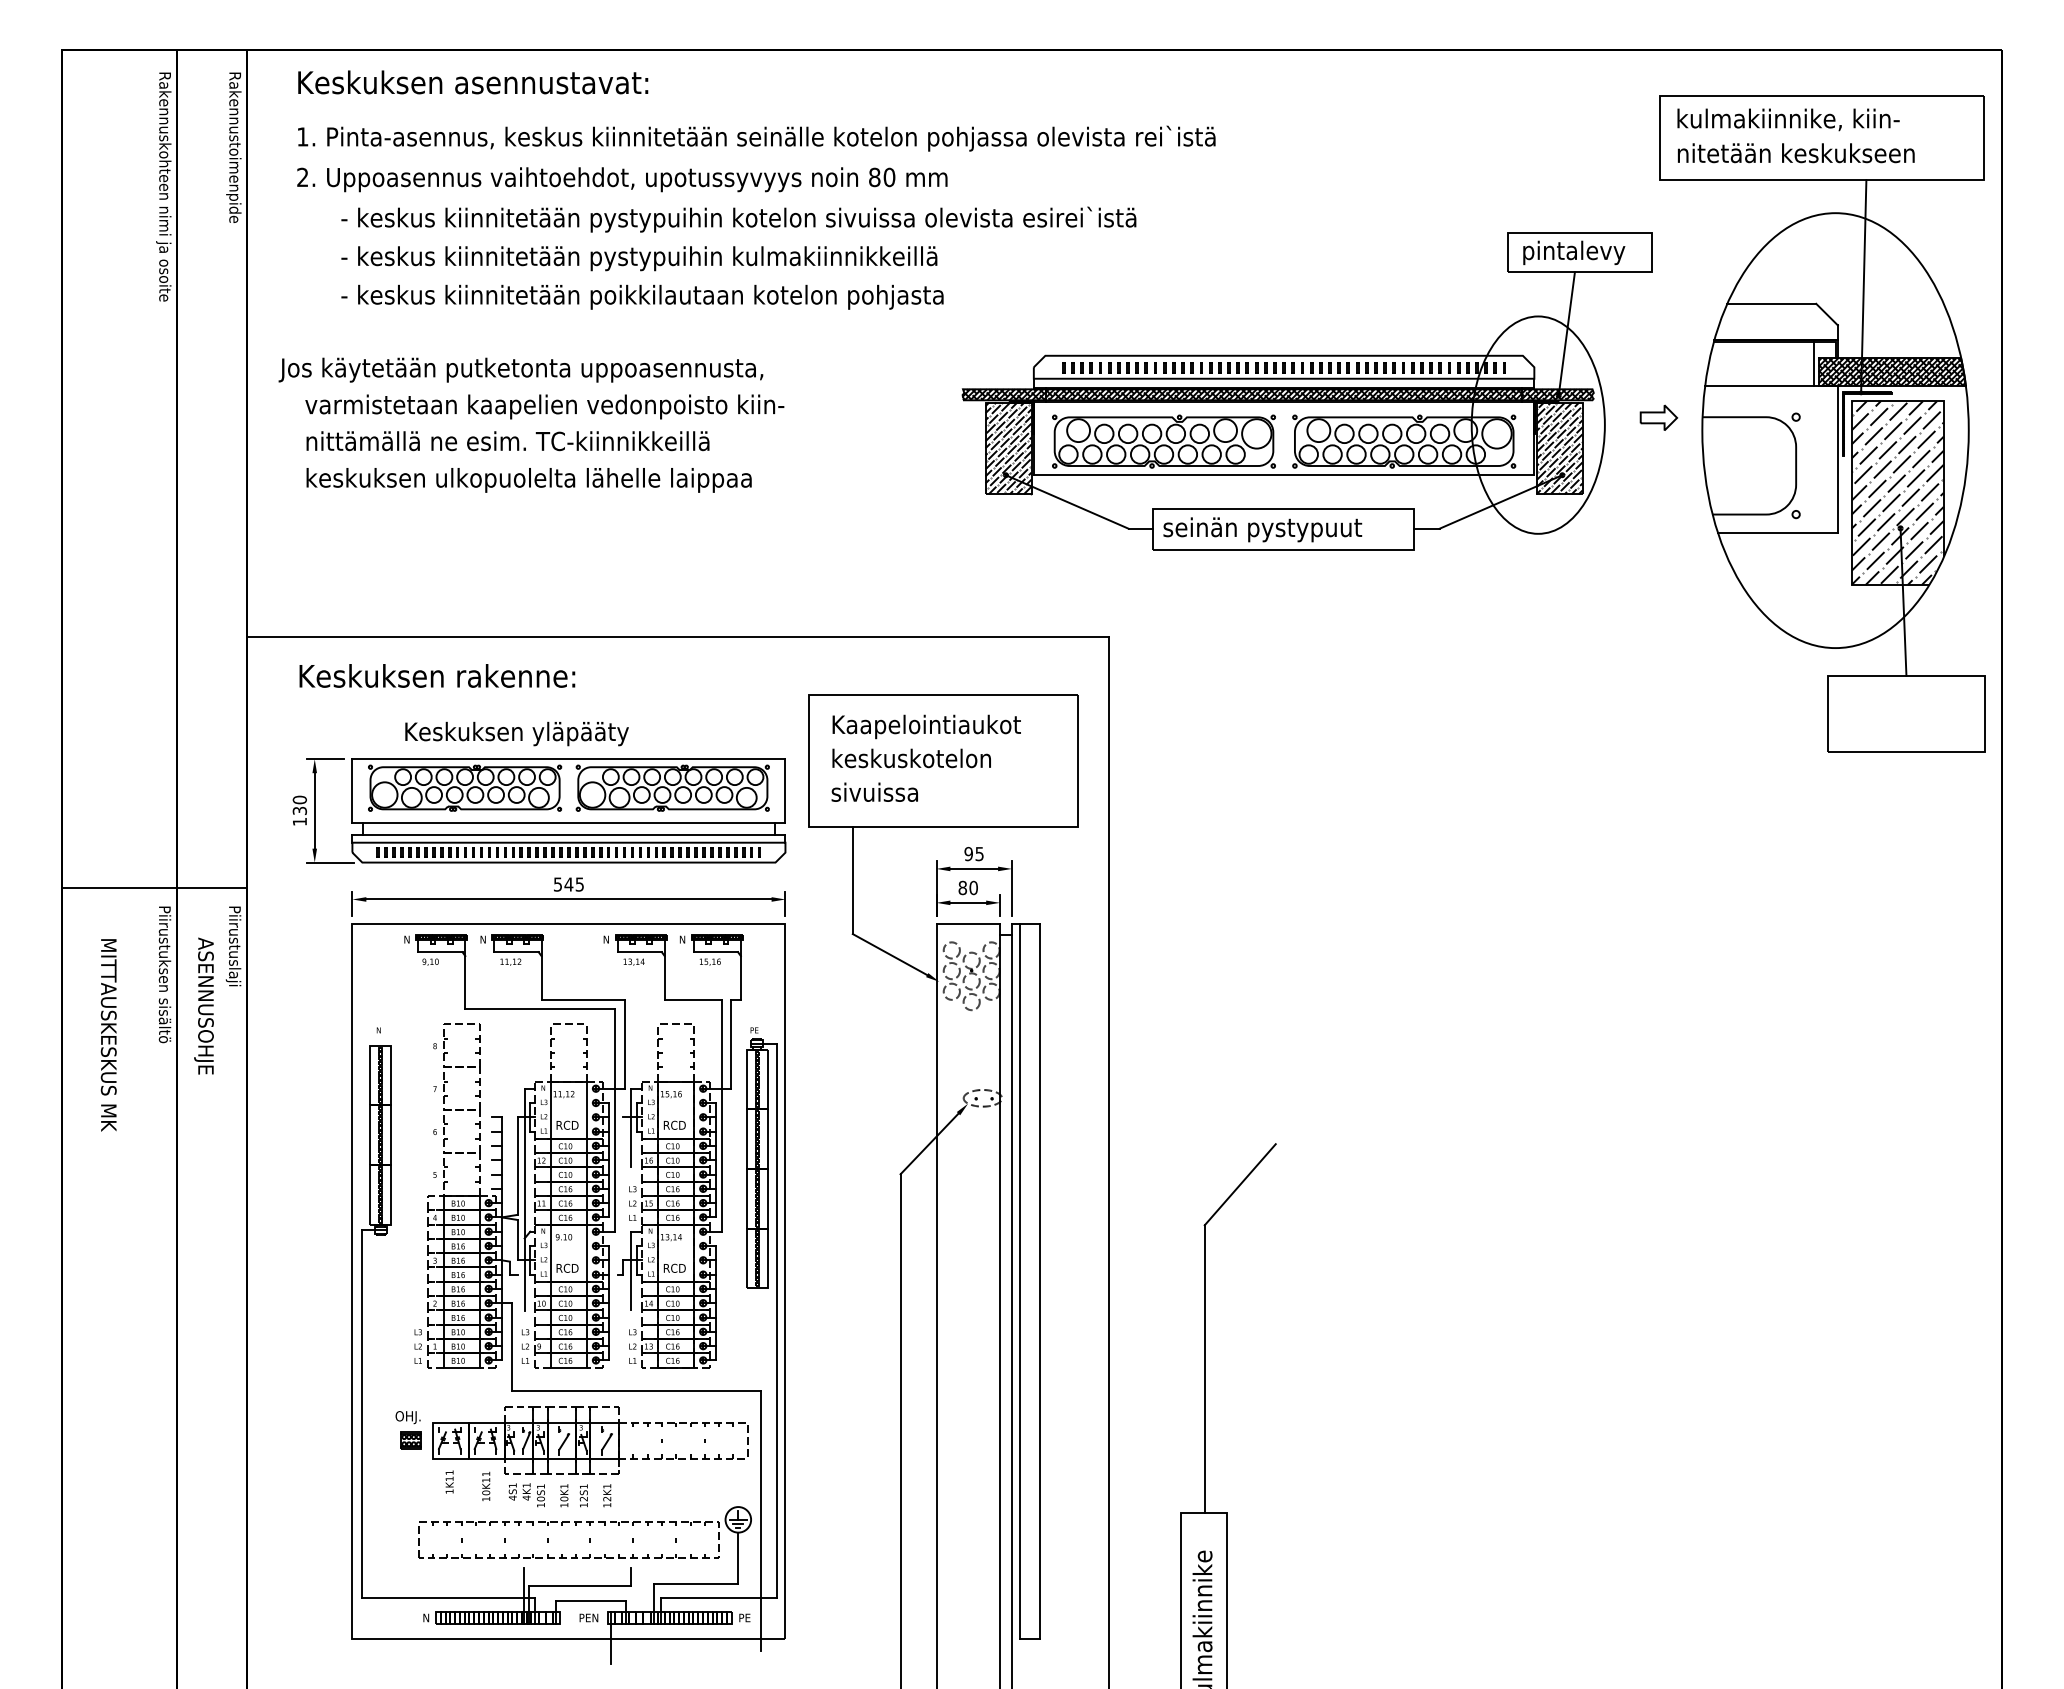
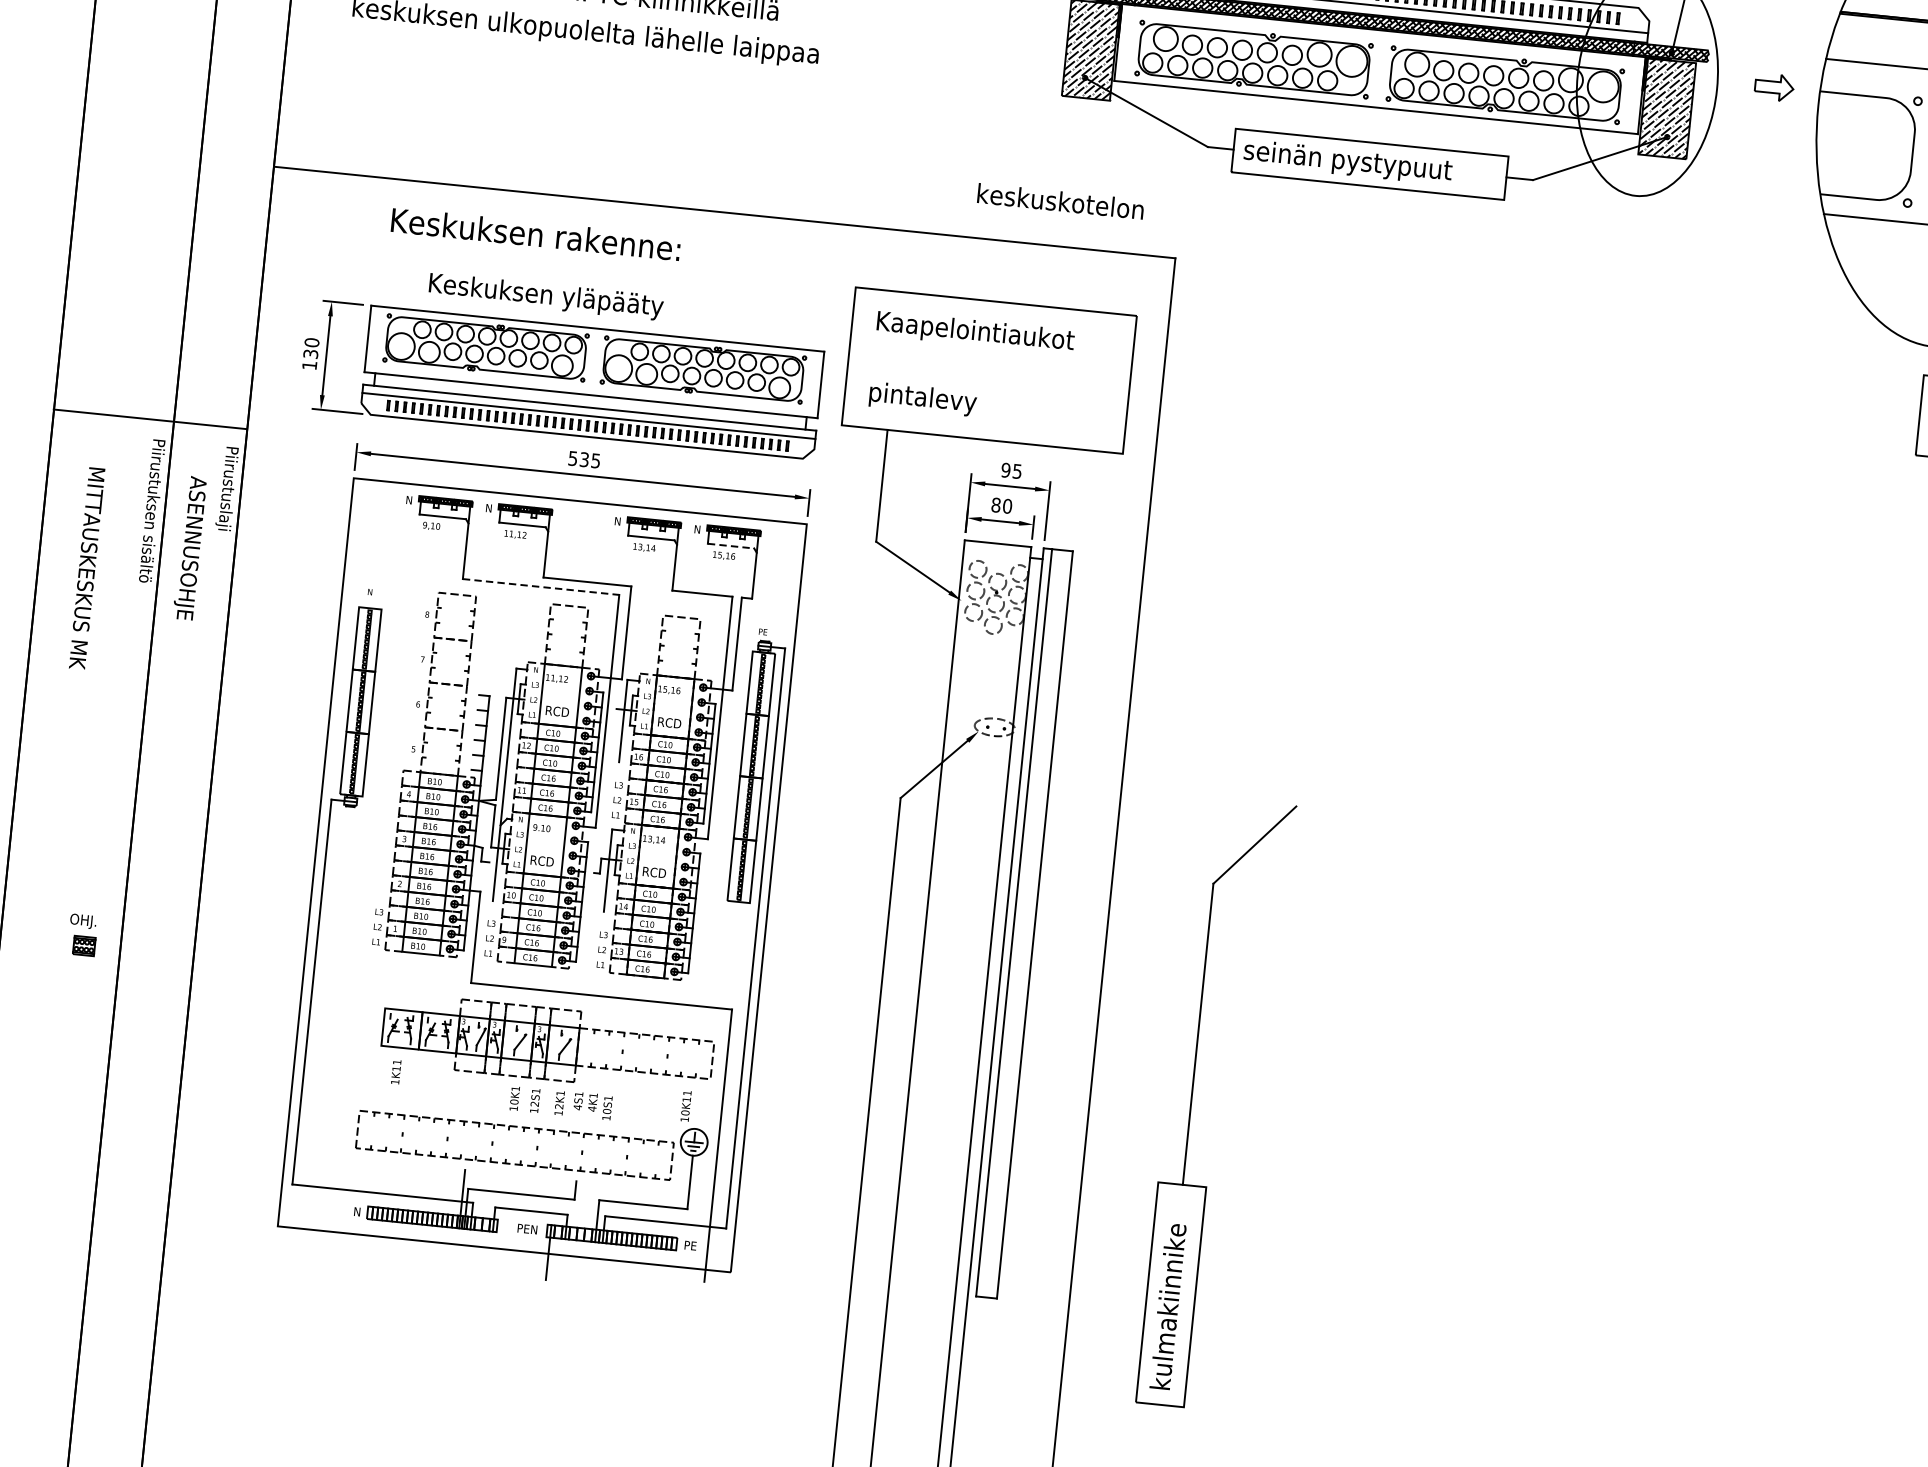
text: (437, 675) -> (536, 233), moved
text: (911, 758) -> (1060, 201), moved
text: (882, 794) -> (922, 398), sivuissa -> pintalevy
text: (568, 884) -> (584, 459), 545 -> 535
line: (716, 952) -> (731, 546), solid -> dashed
line: (540, 1009) -> (541, 587), solid -> dashed
part: (408, 1430) -> (82, 935), moved
text: (486, 1485) -> (686, 1105), moved
text: (526, 1495) -> (592, 1106), moved

